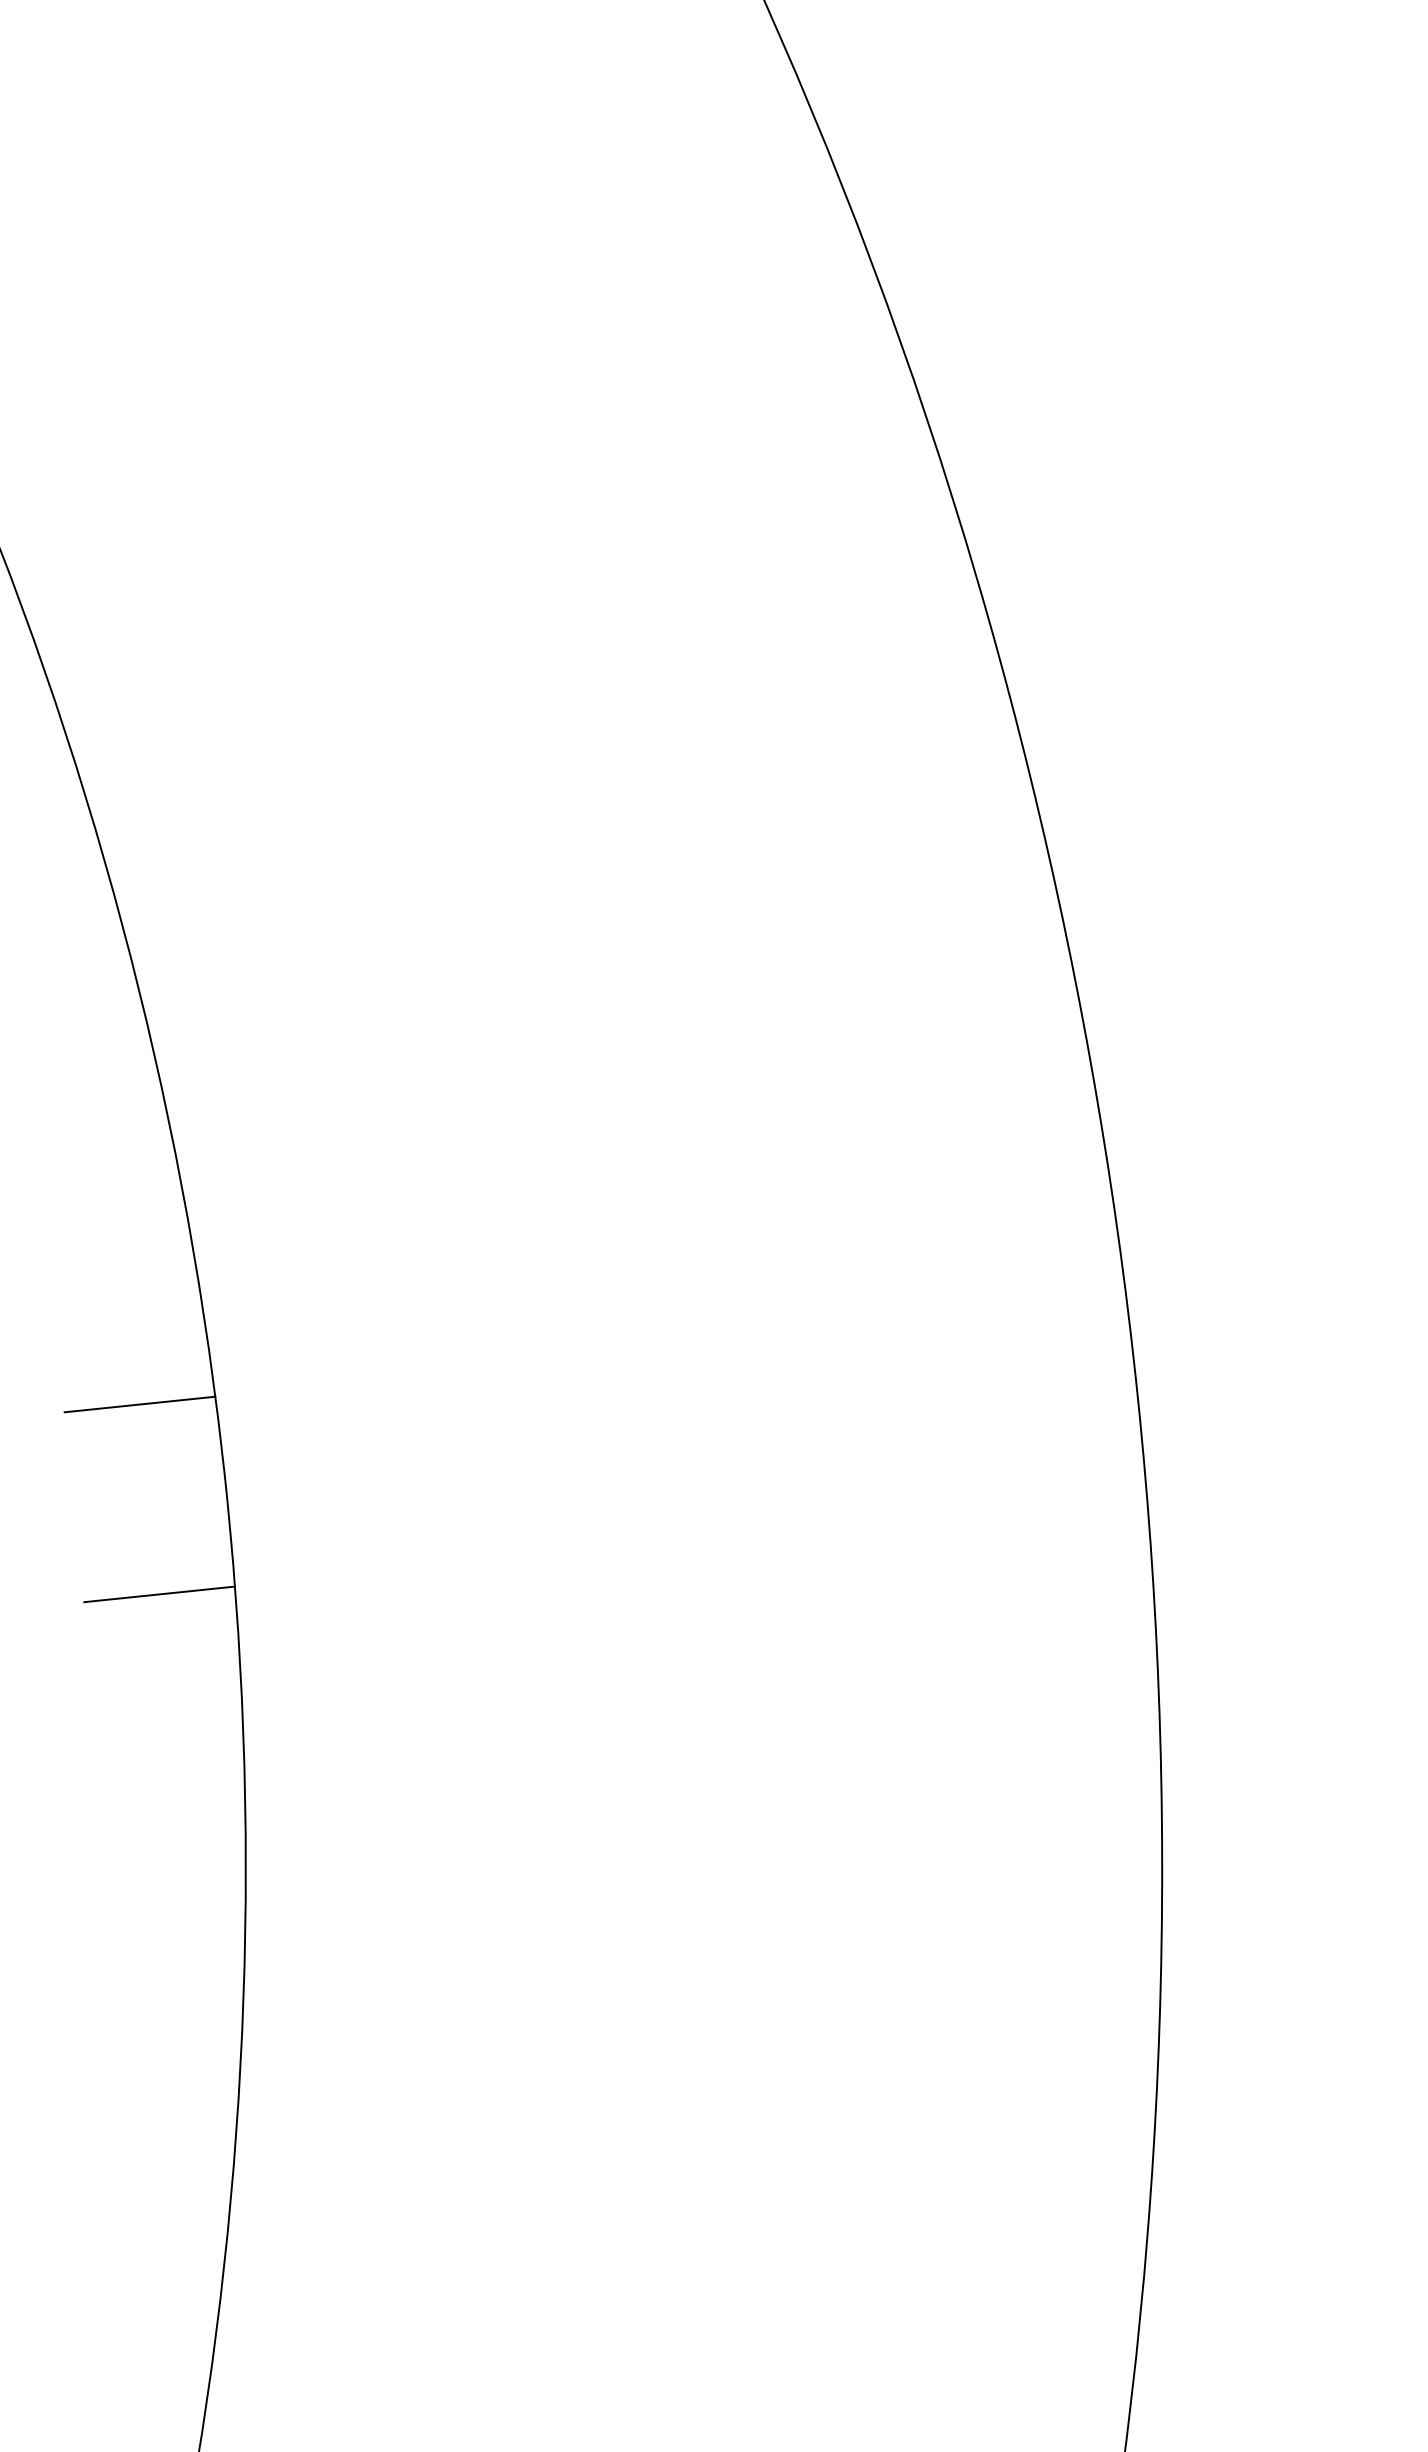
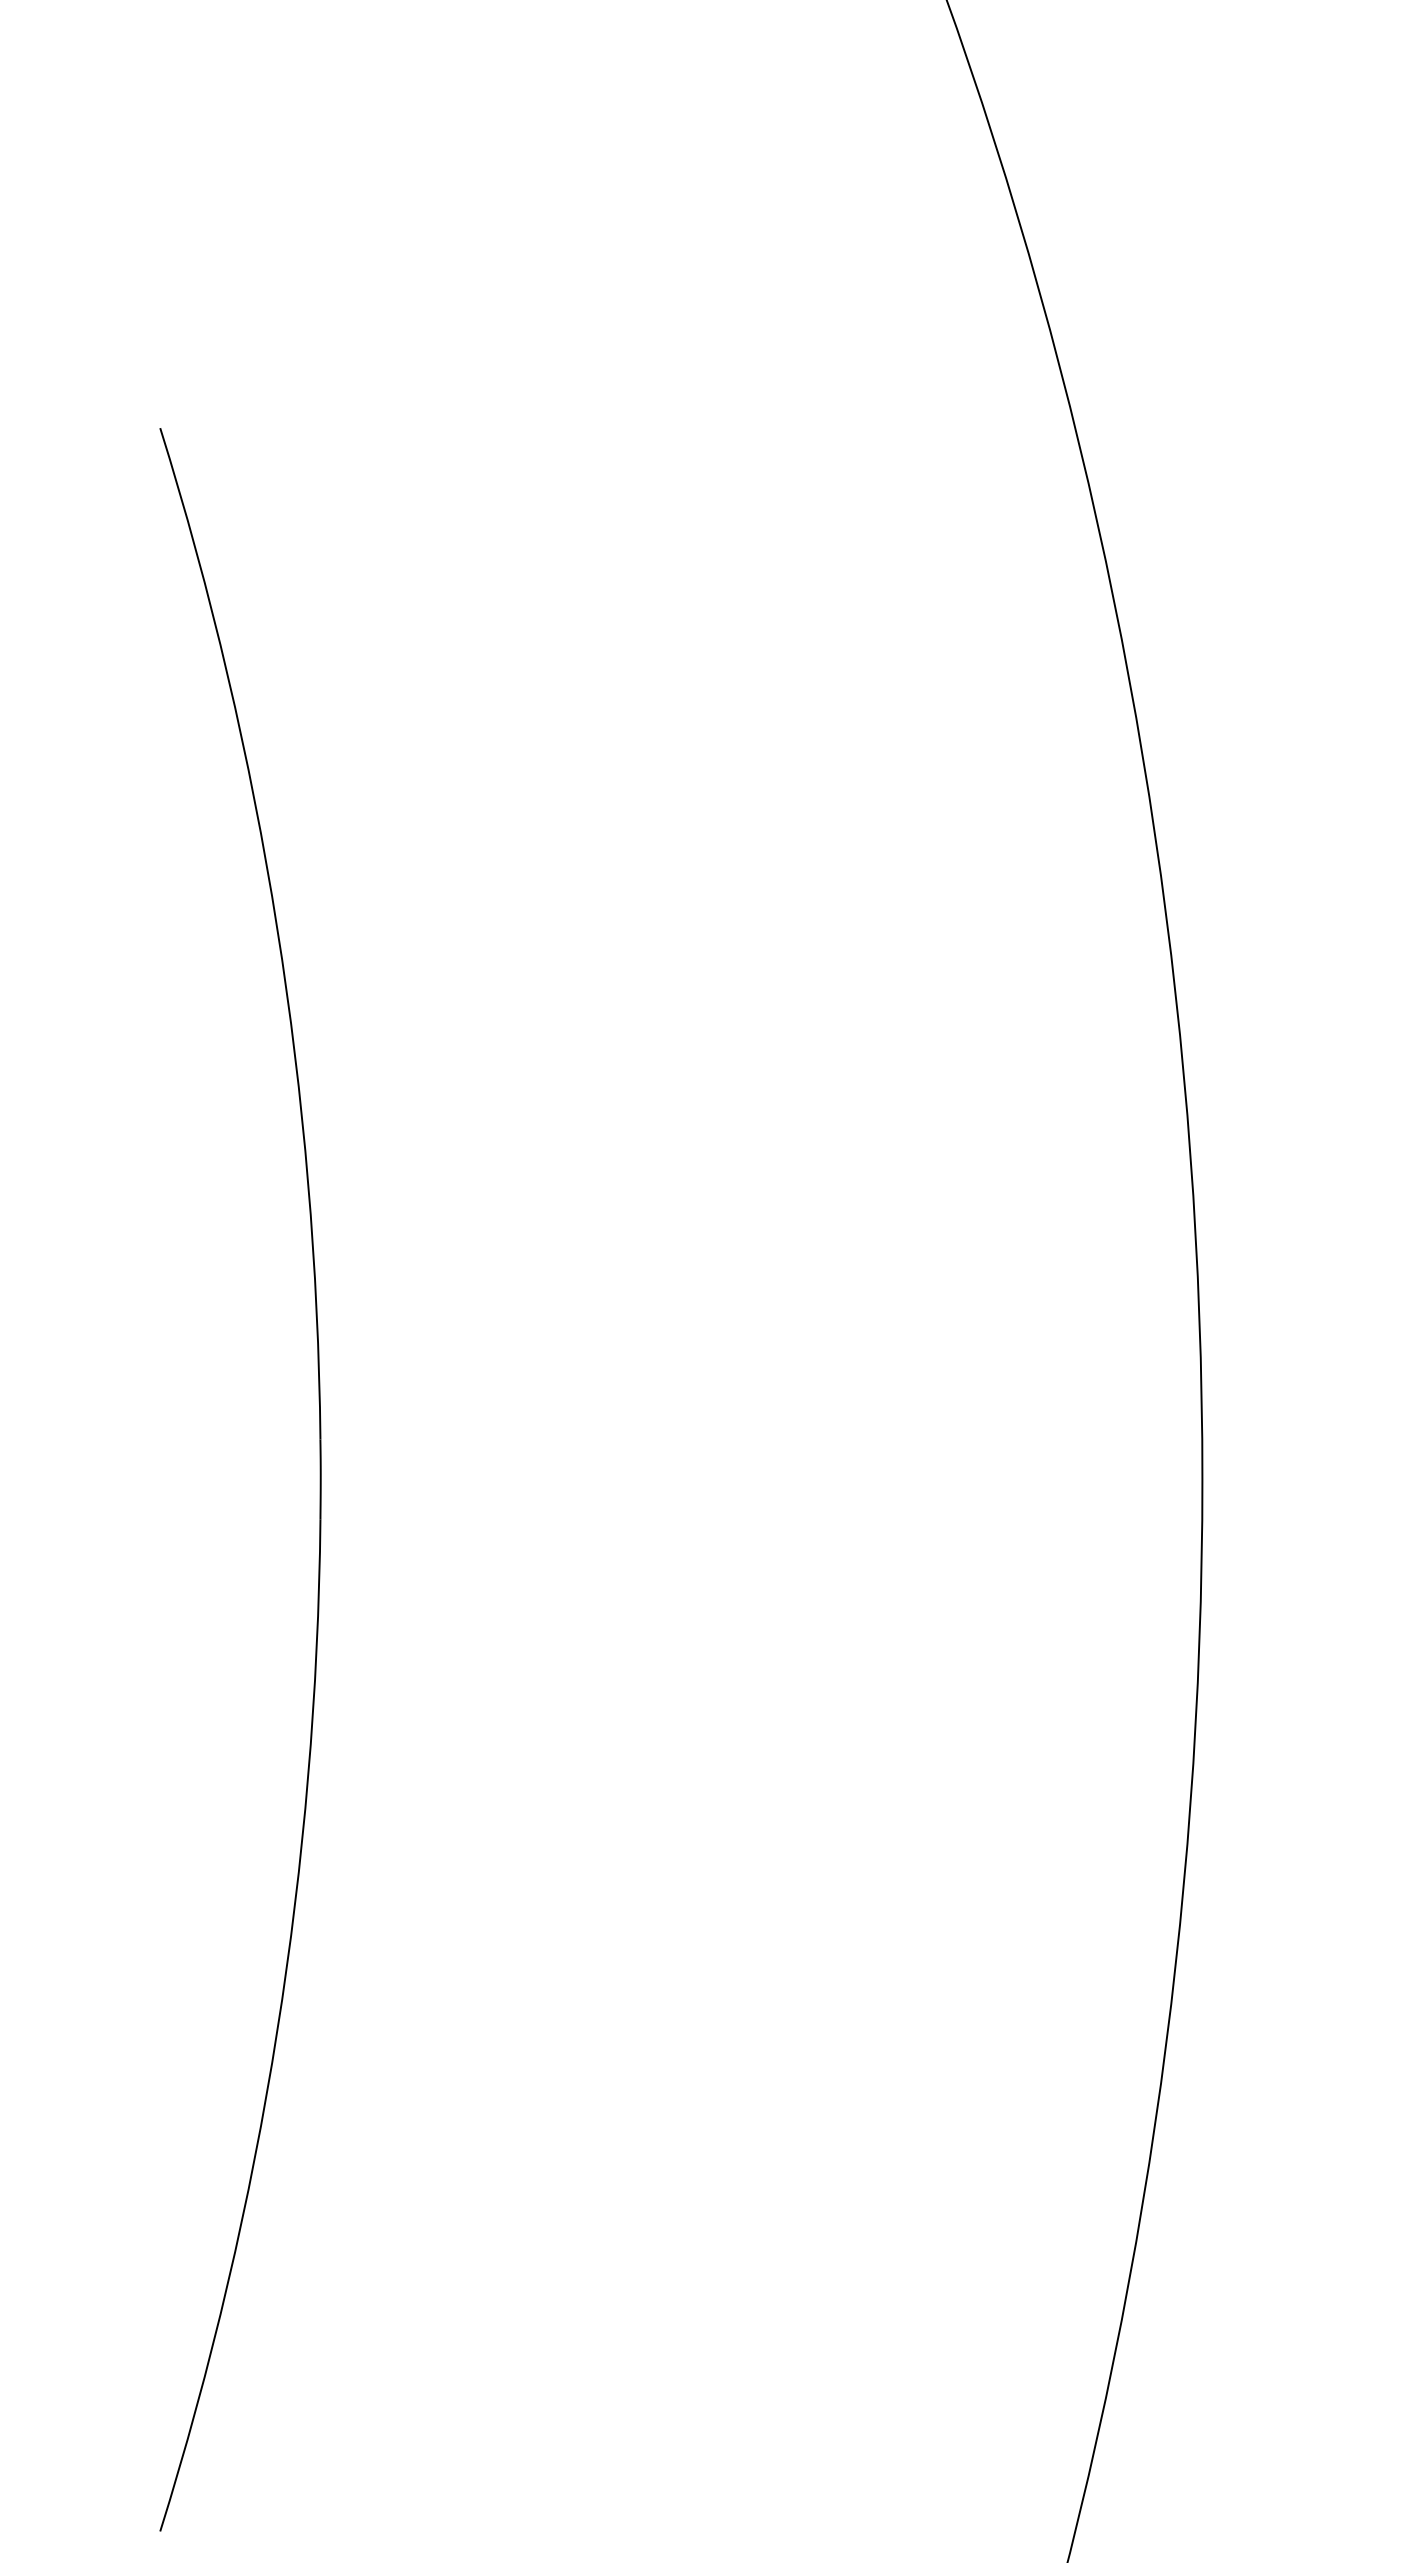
line: (139, 1404) -> (246, 1387), removed
line: (159, 1594) -> (246, 1571), removed

